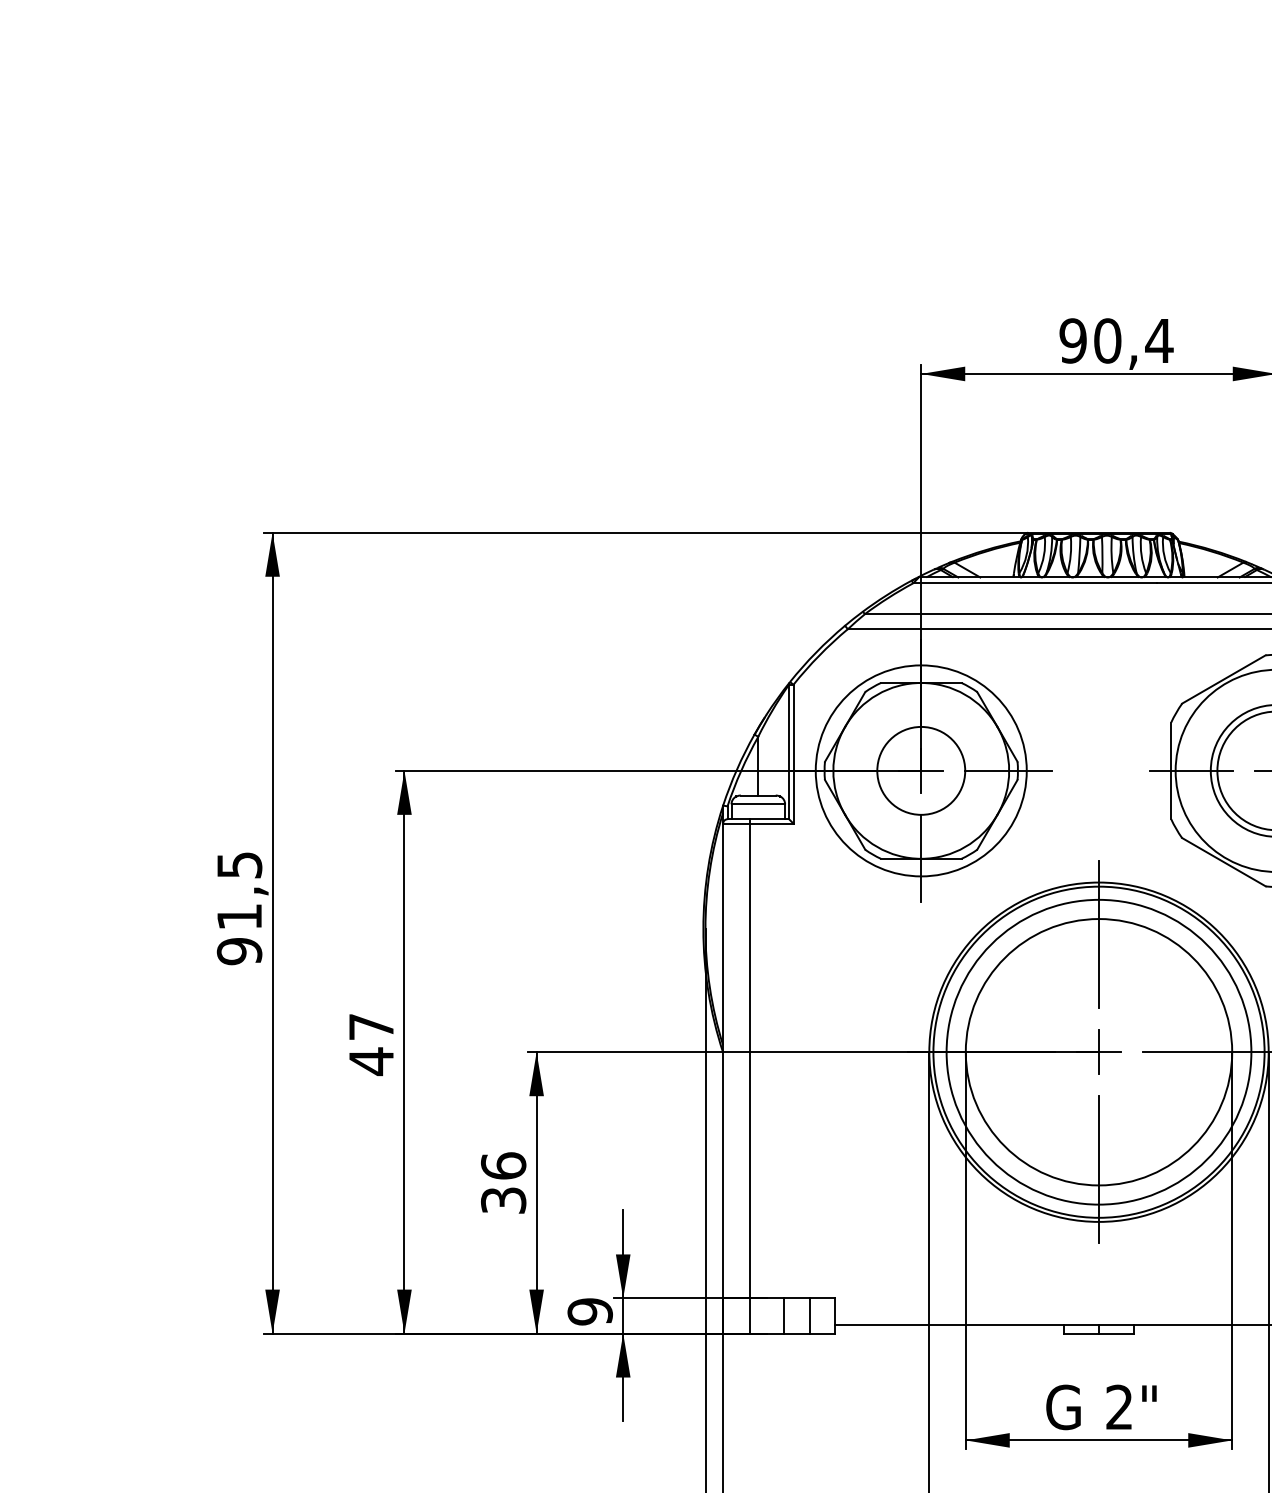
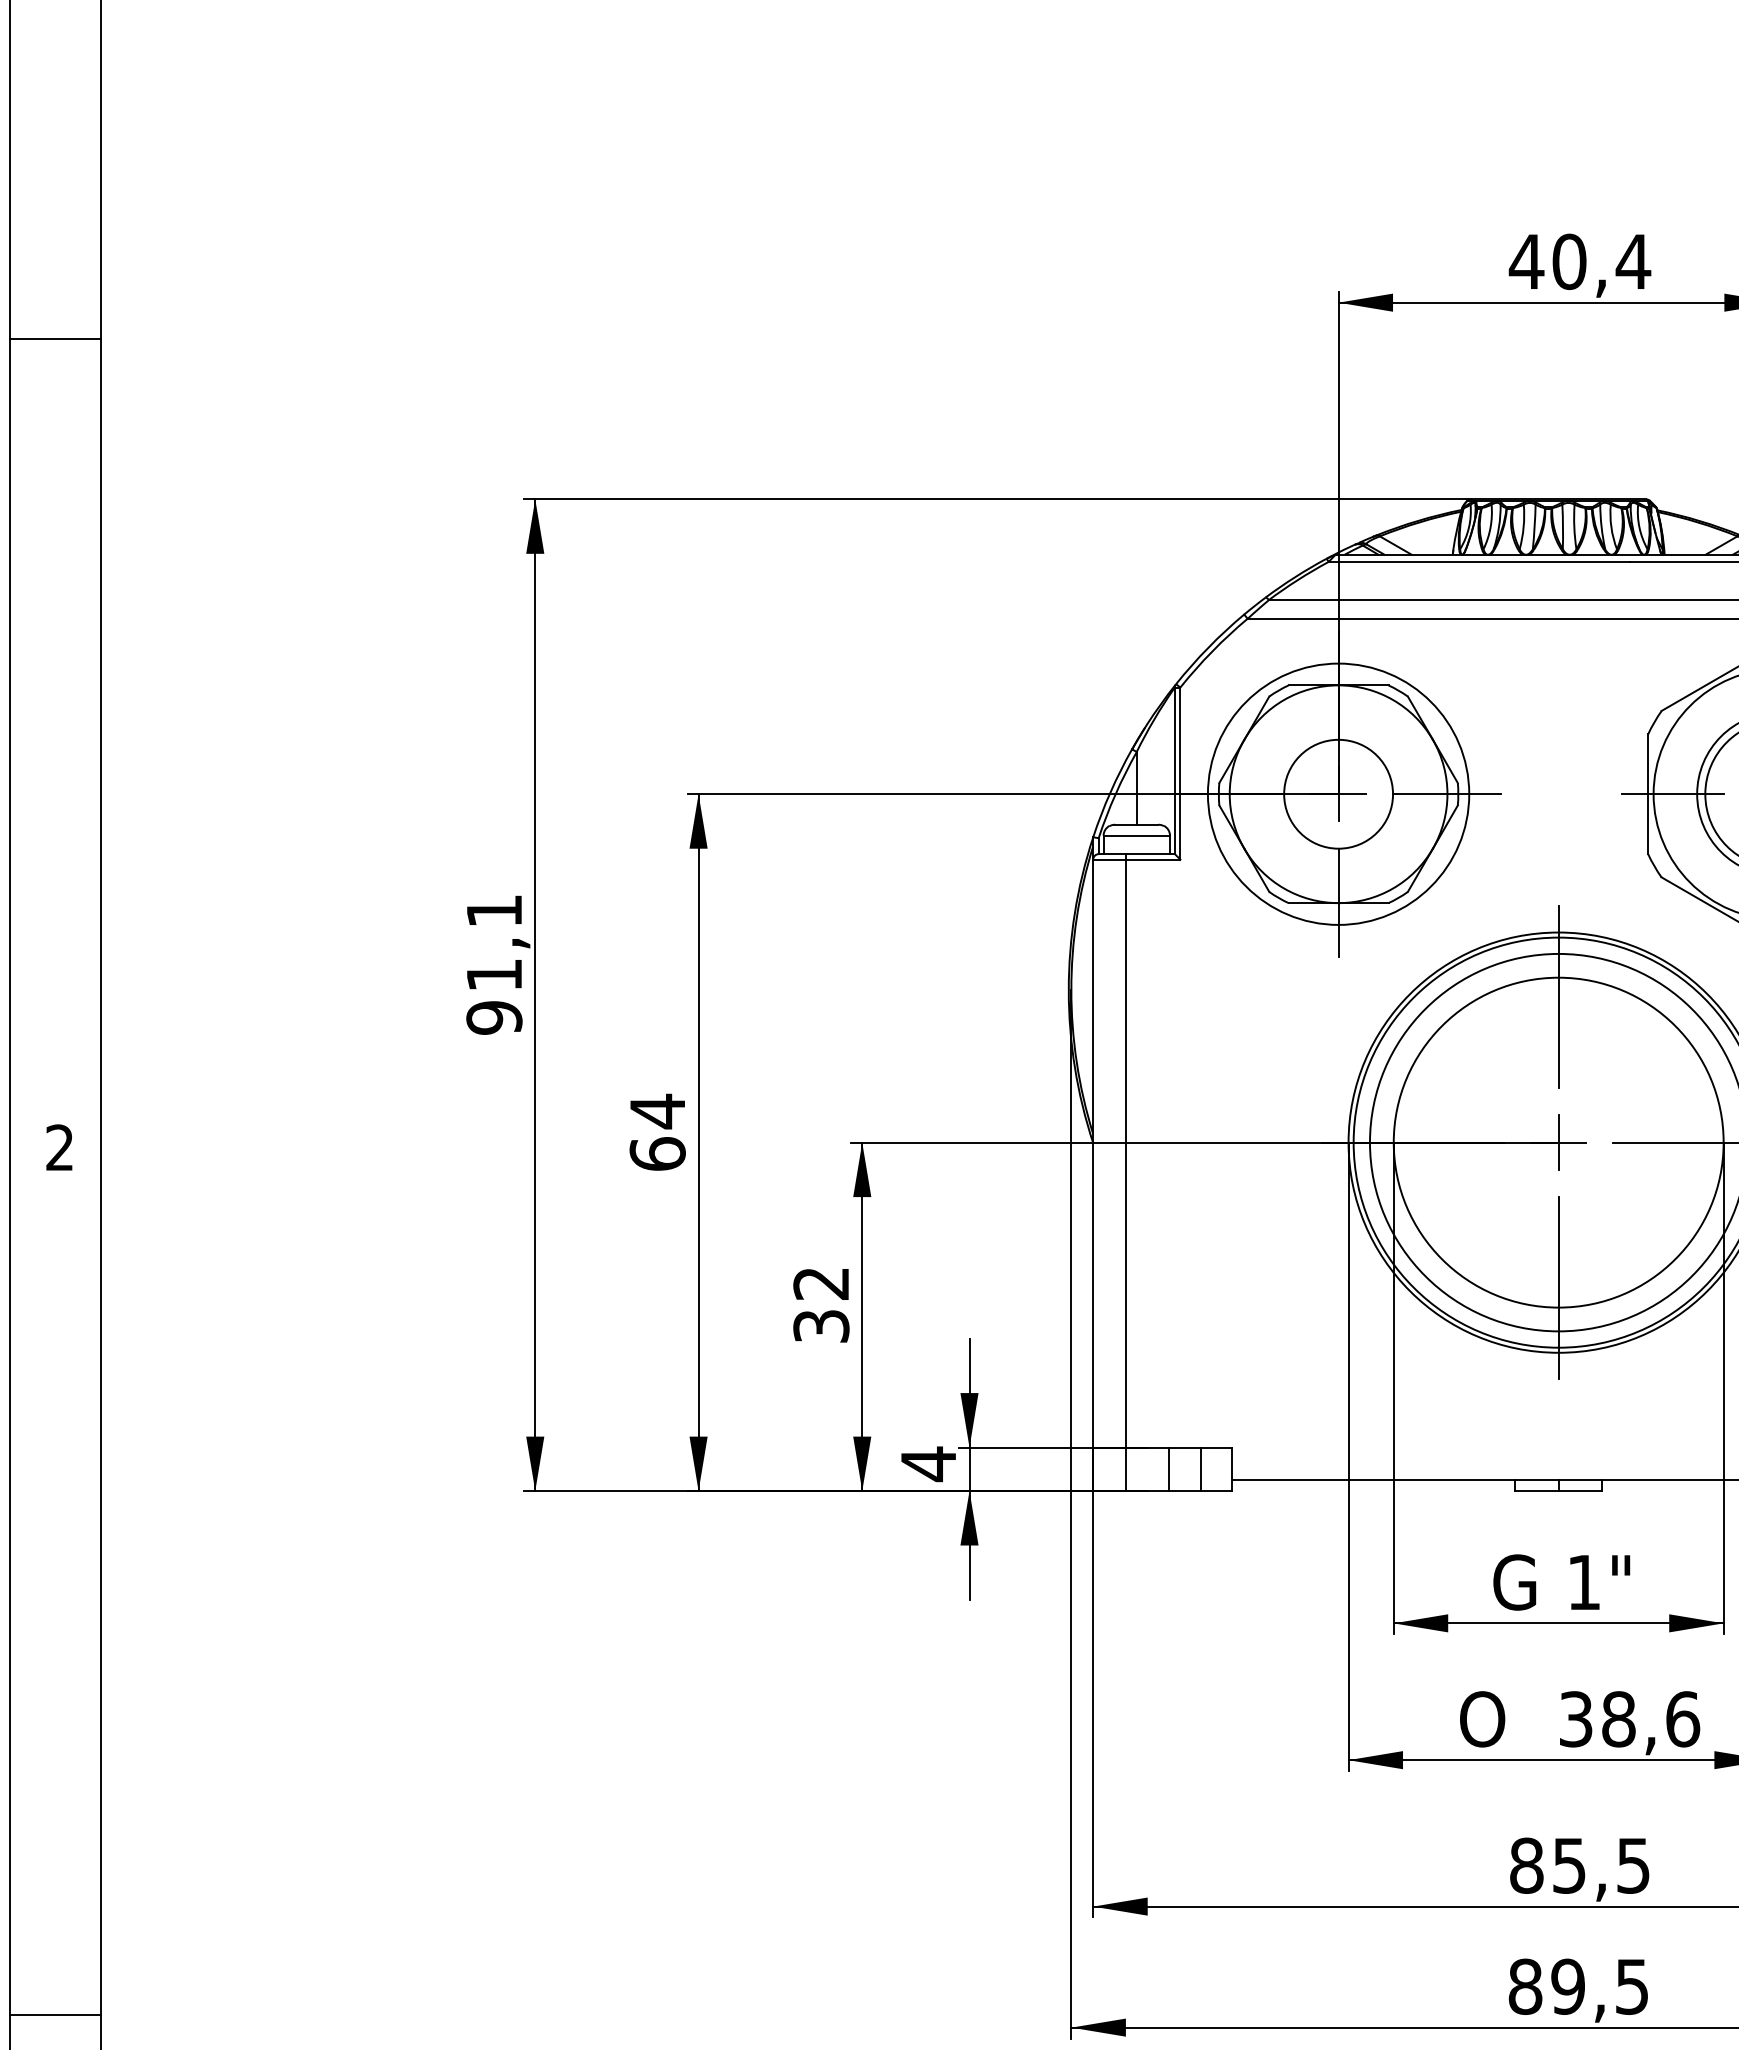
text: (1073, 340) -> (1526, 261), 90,4 -> 40,4
text: (239, 865) -> (494, 911), 91,5 -> 91,1
text: (371, 1044) -> (657, 1132), 47 -> 64
text: (503, 1165) -> (821, 1283), 36 -> 32
text: (590, 1312) -> (928, 1464), 9 -> 4
text: (1119, 1406) -> (1583, 1581), 2" -> 1"

